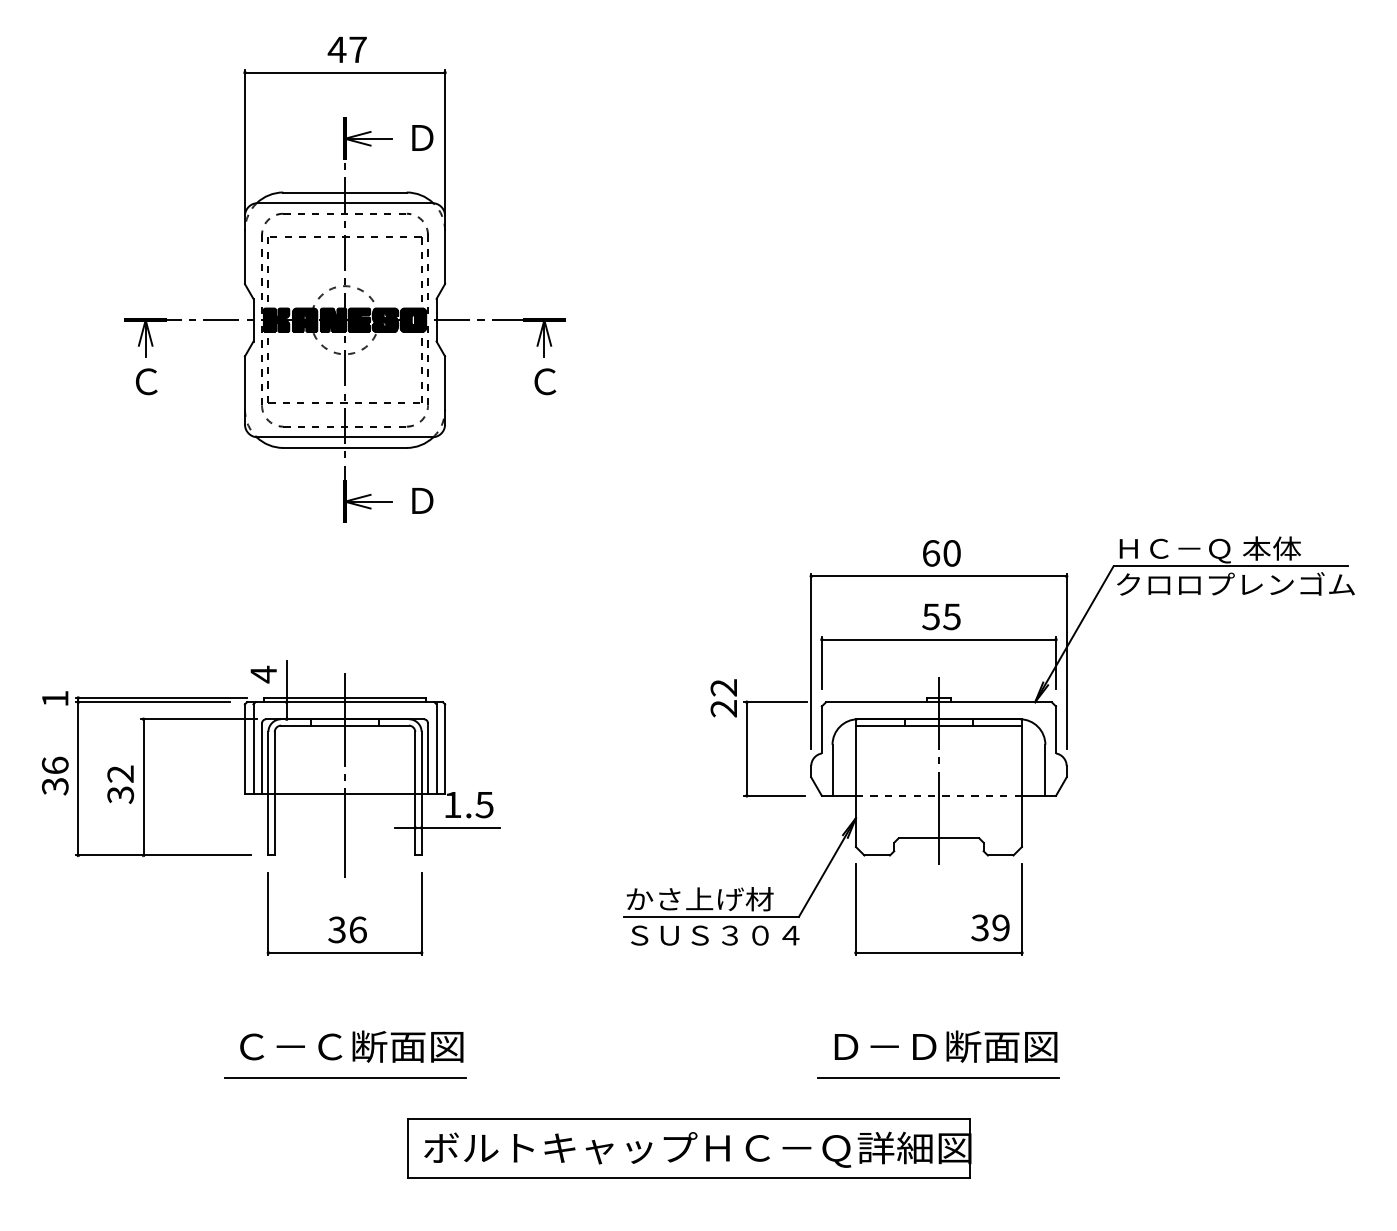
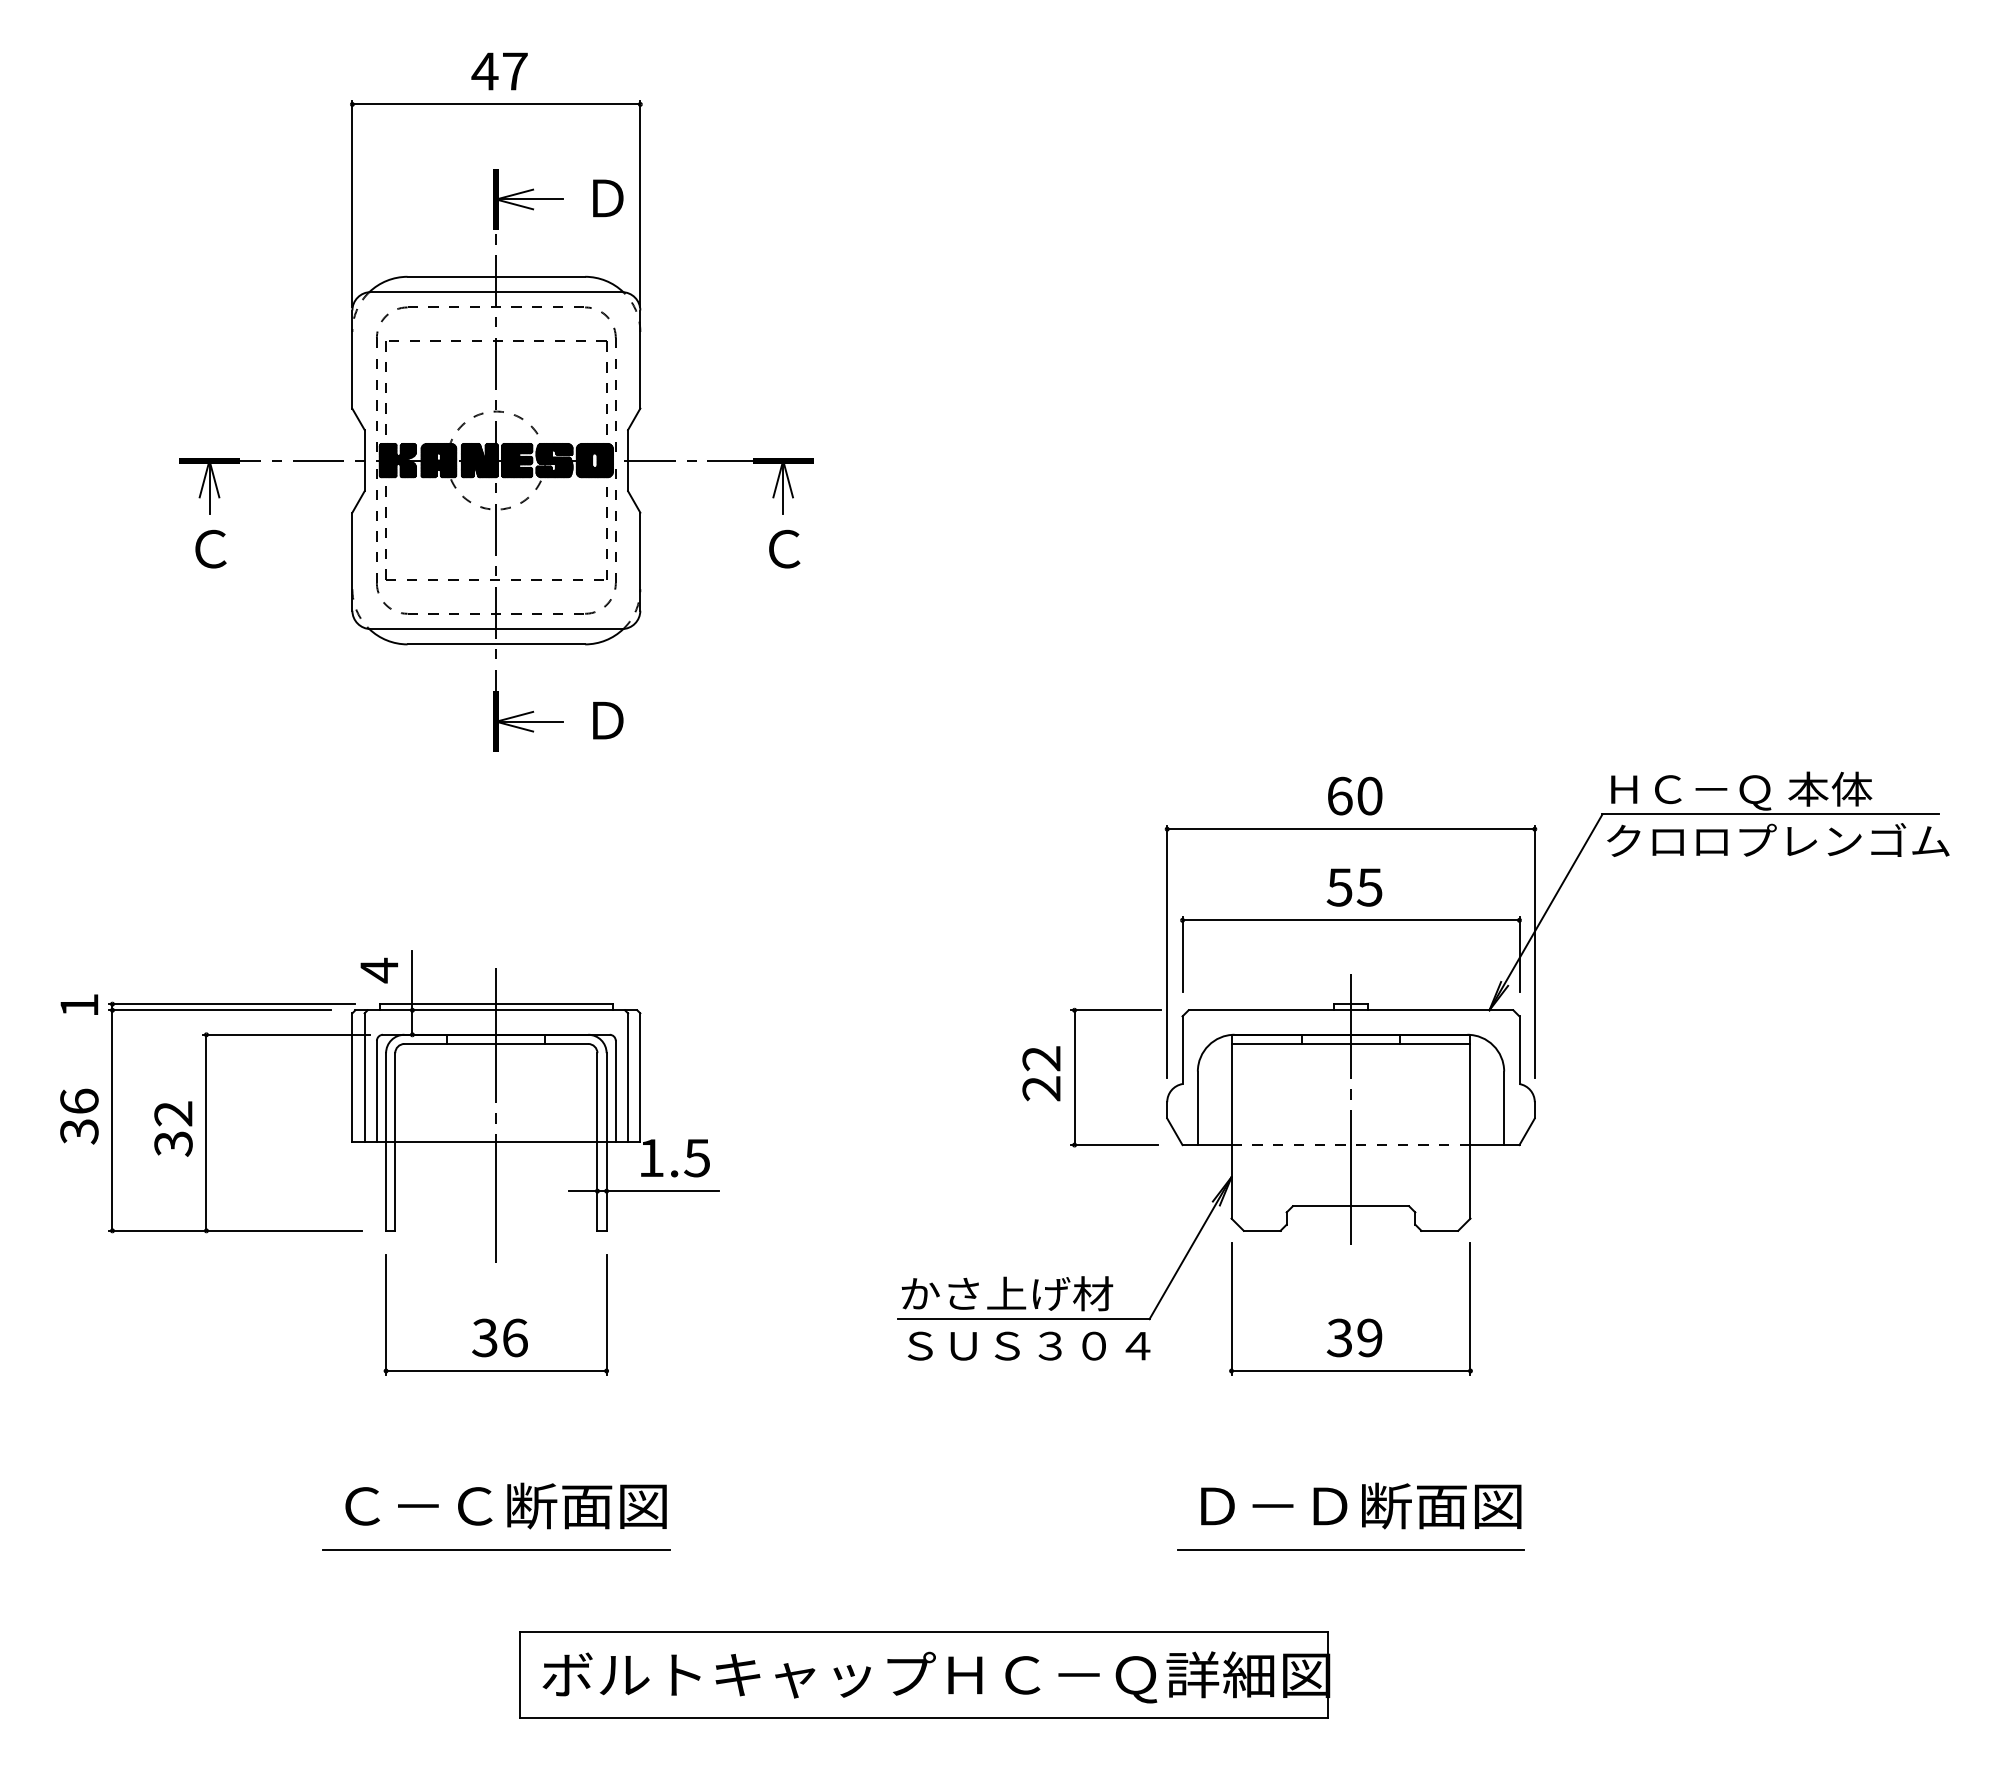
text: (723, 698) -> (1040, 1074), moved
text: (990, 927) -> (1354, 1337), moved
part: (689, 1148) -> (924, 1675), moved

